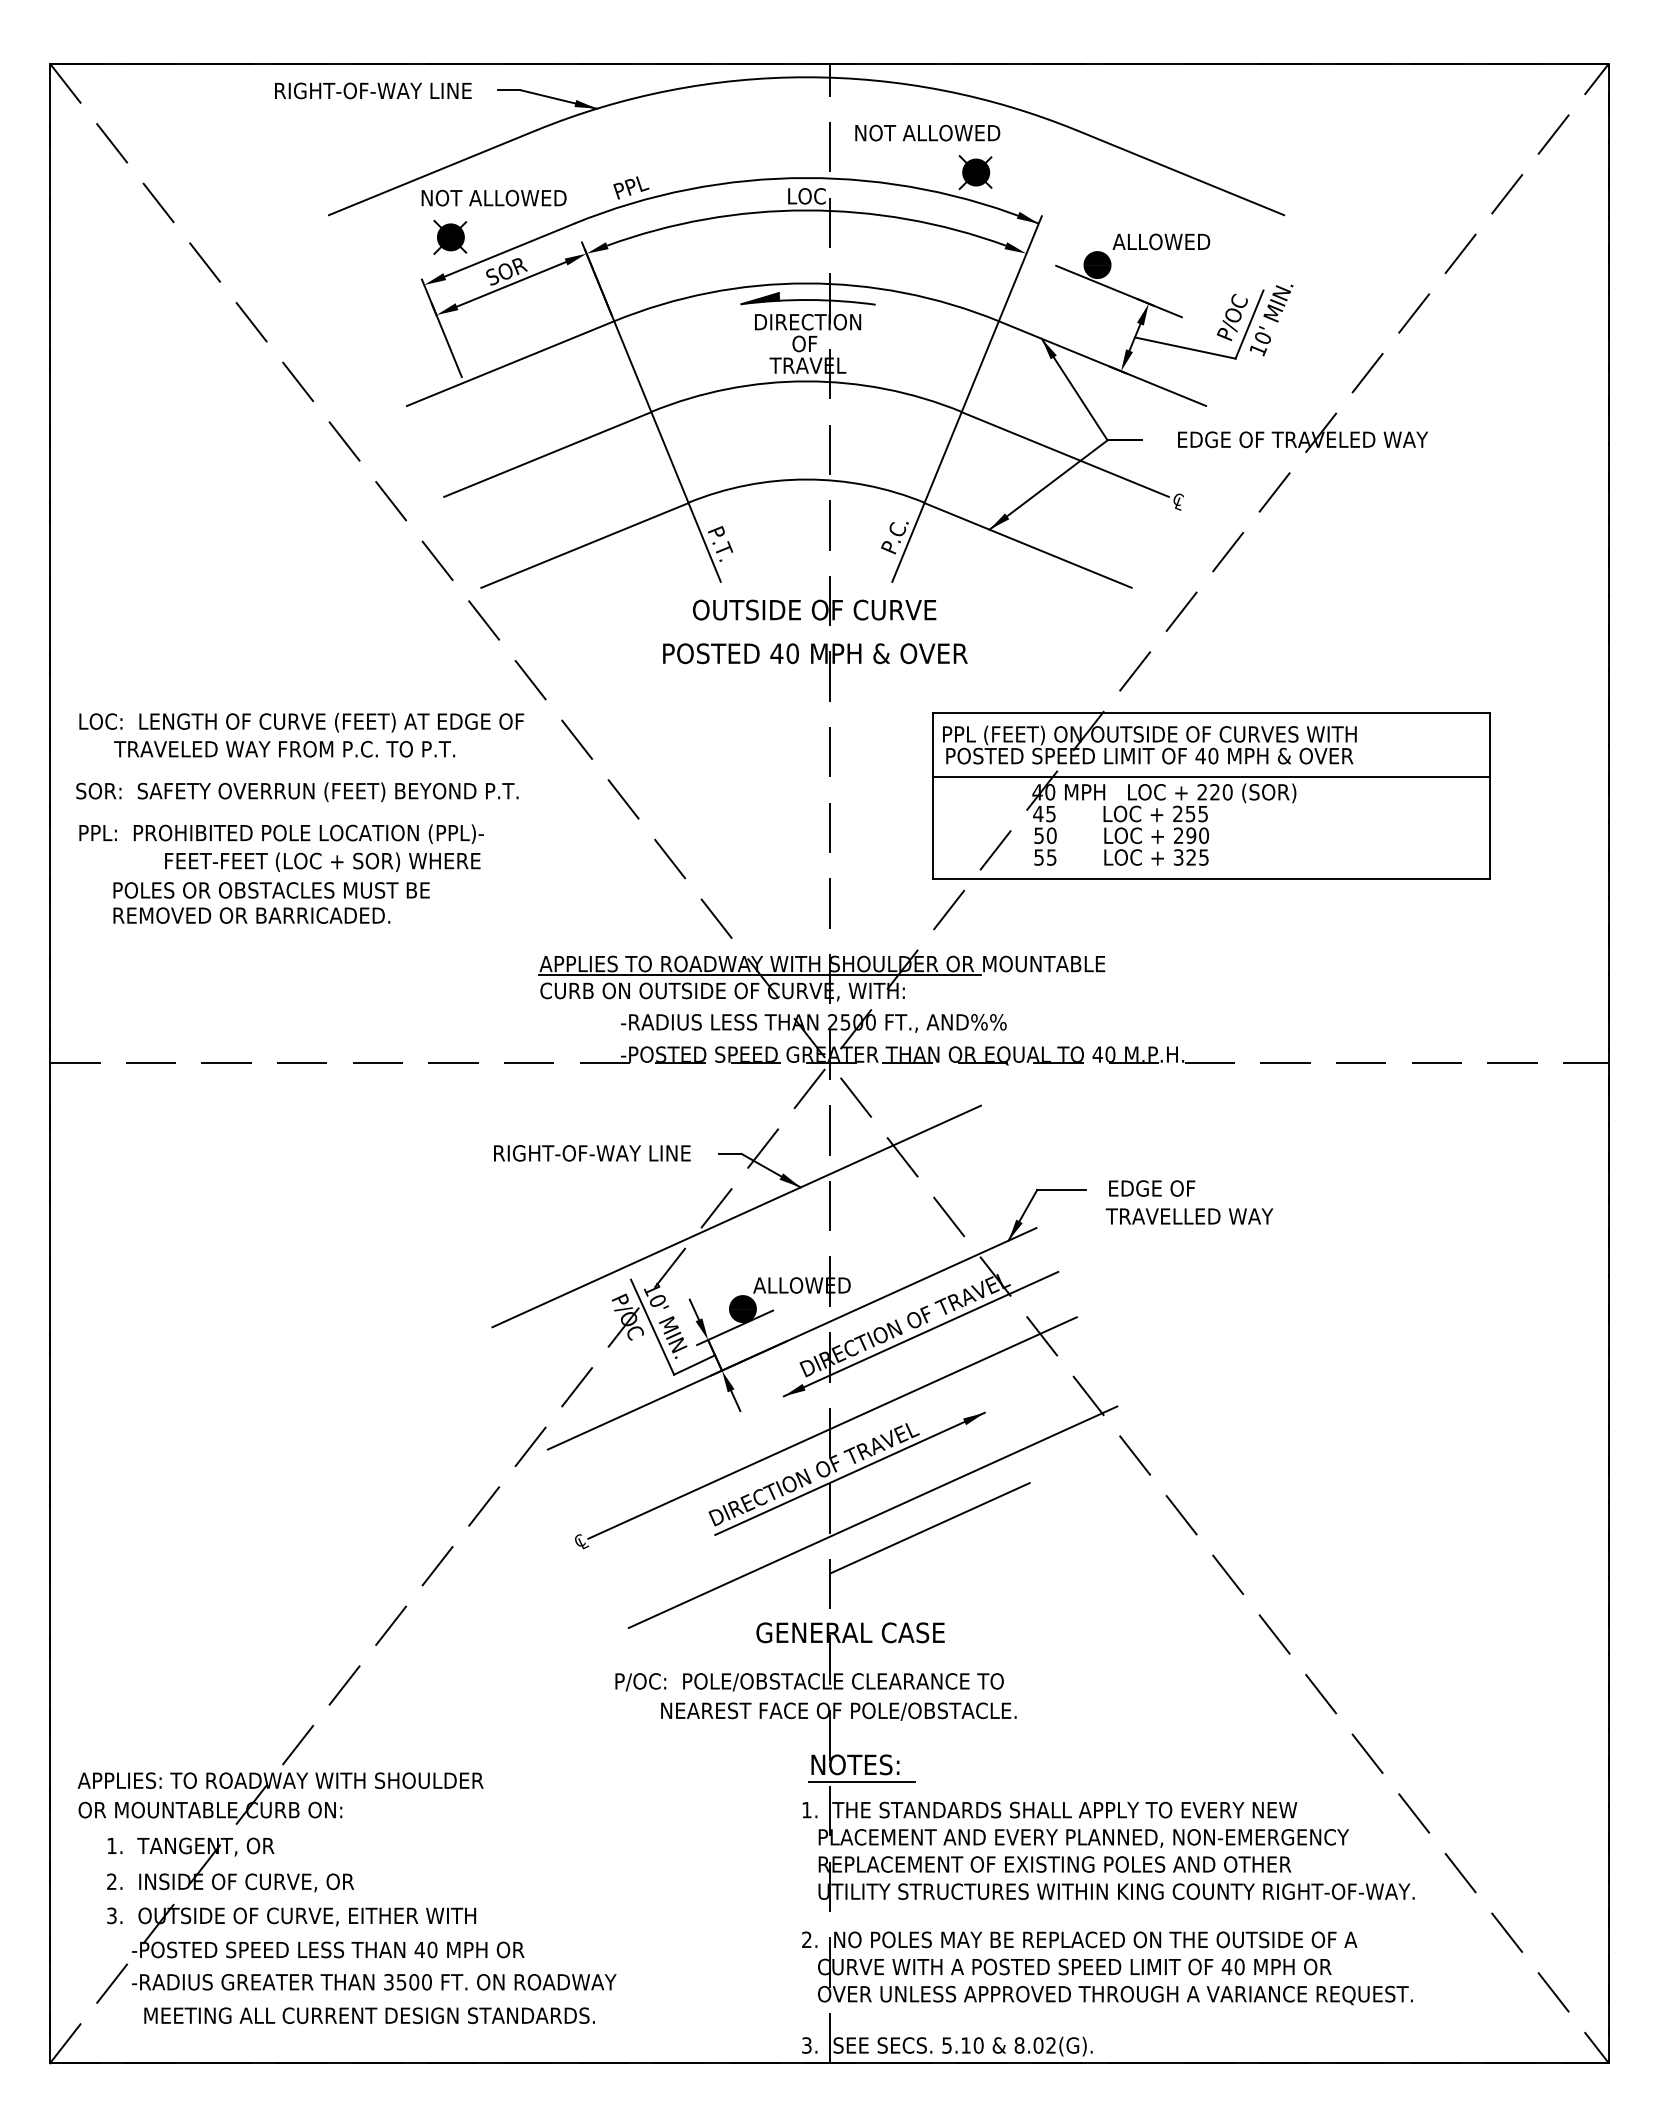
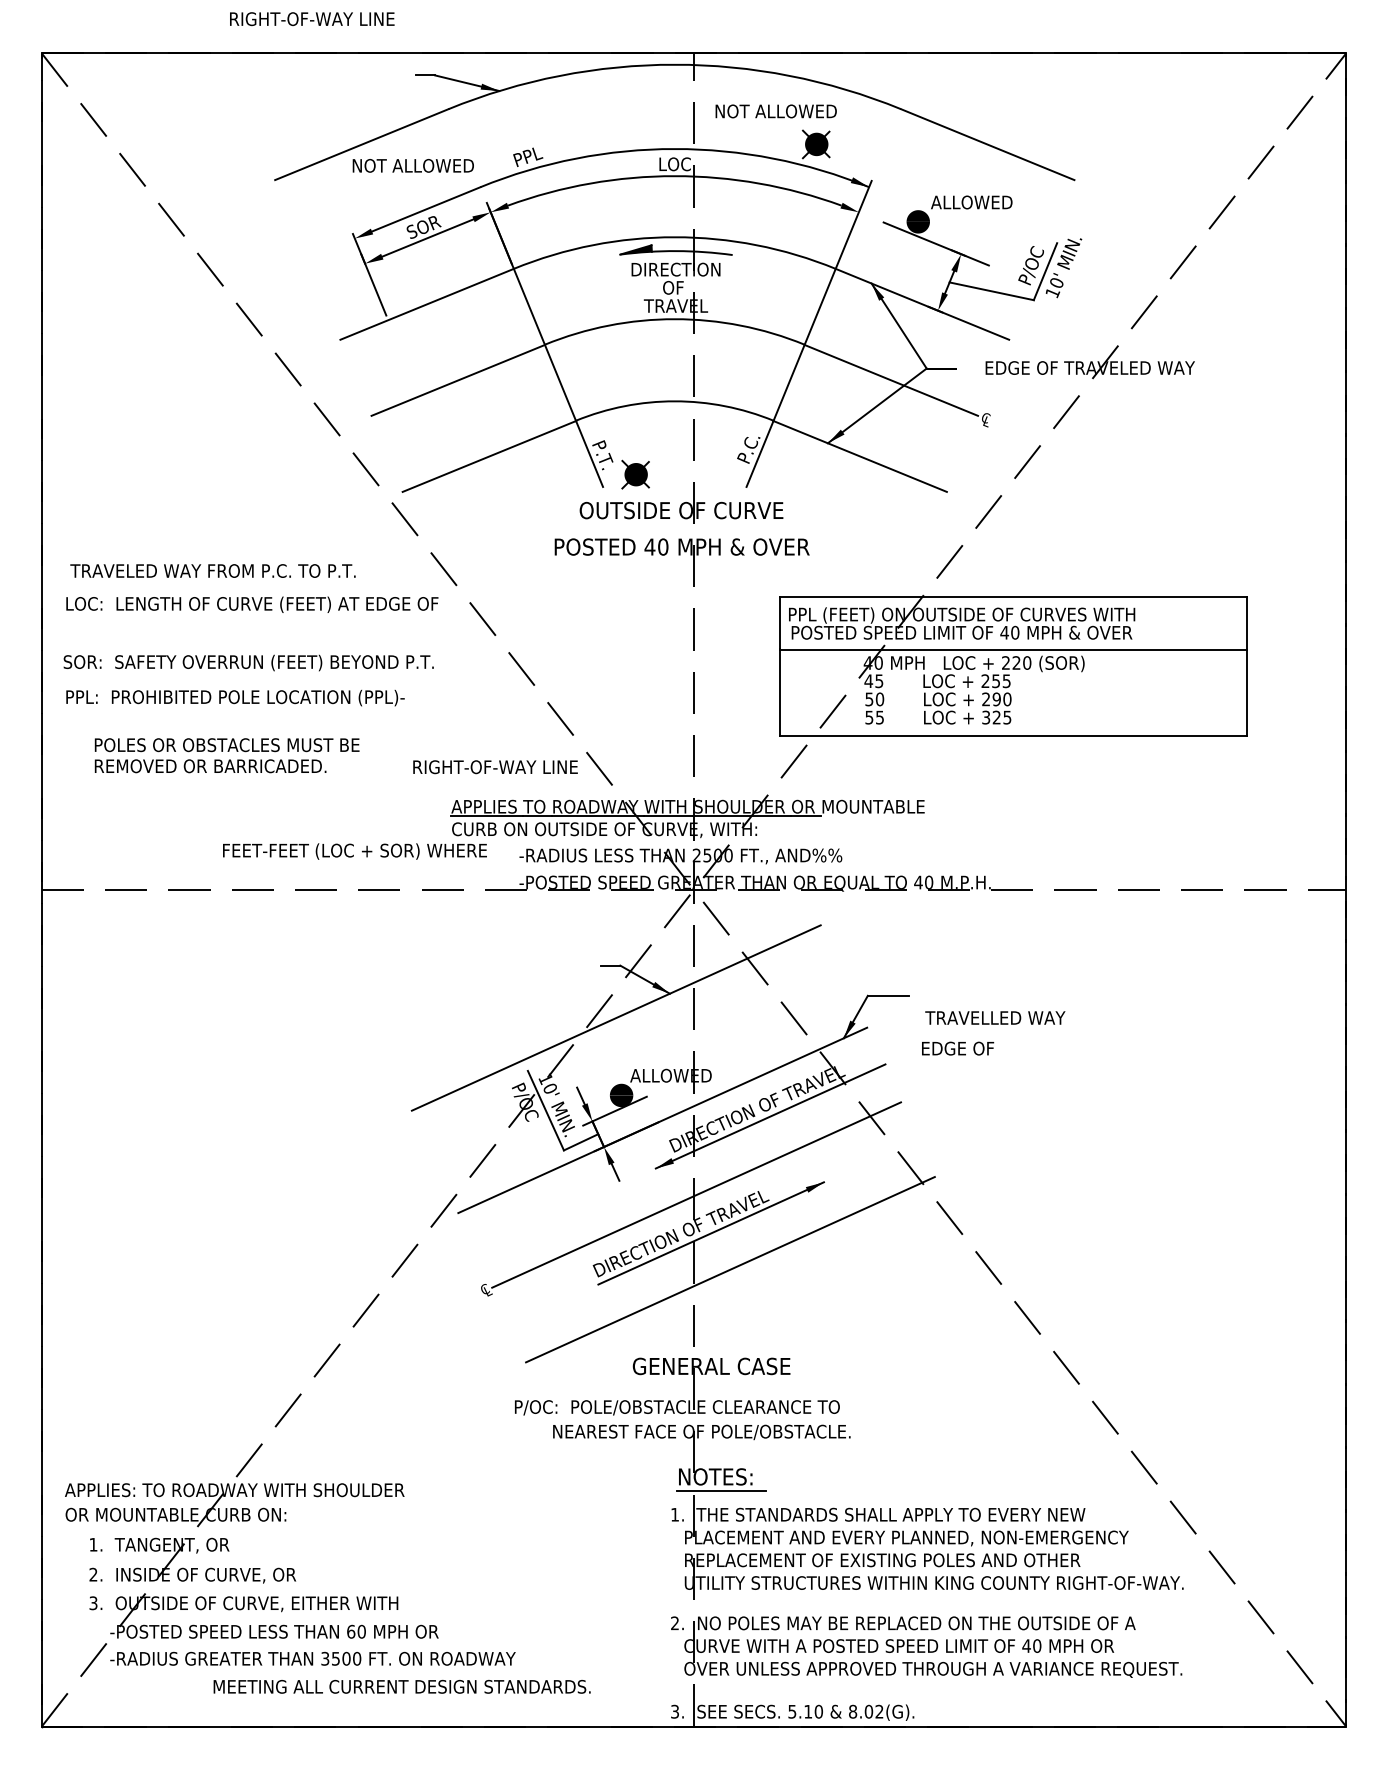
text: (373, 91) -> (312, 19), moved
part: (450, 237) -> (635, 474), moved
text: (283, 748) -> (212, 570), moved
text: (322, 862) -> (354, 851), moved
text: (592, 1153) -> (495, 767), moved
text: (1152, 1188) -> (958, 1048), moved
line: (929, 1527) -> (777, 1278), removed
text: (419, 1949) -> (350, 1631), 40 -> 60
text: (368, 2015) -> (401, 1686), moved

